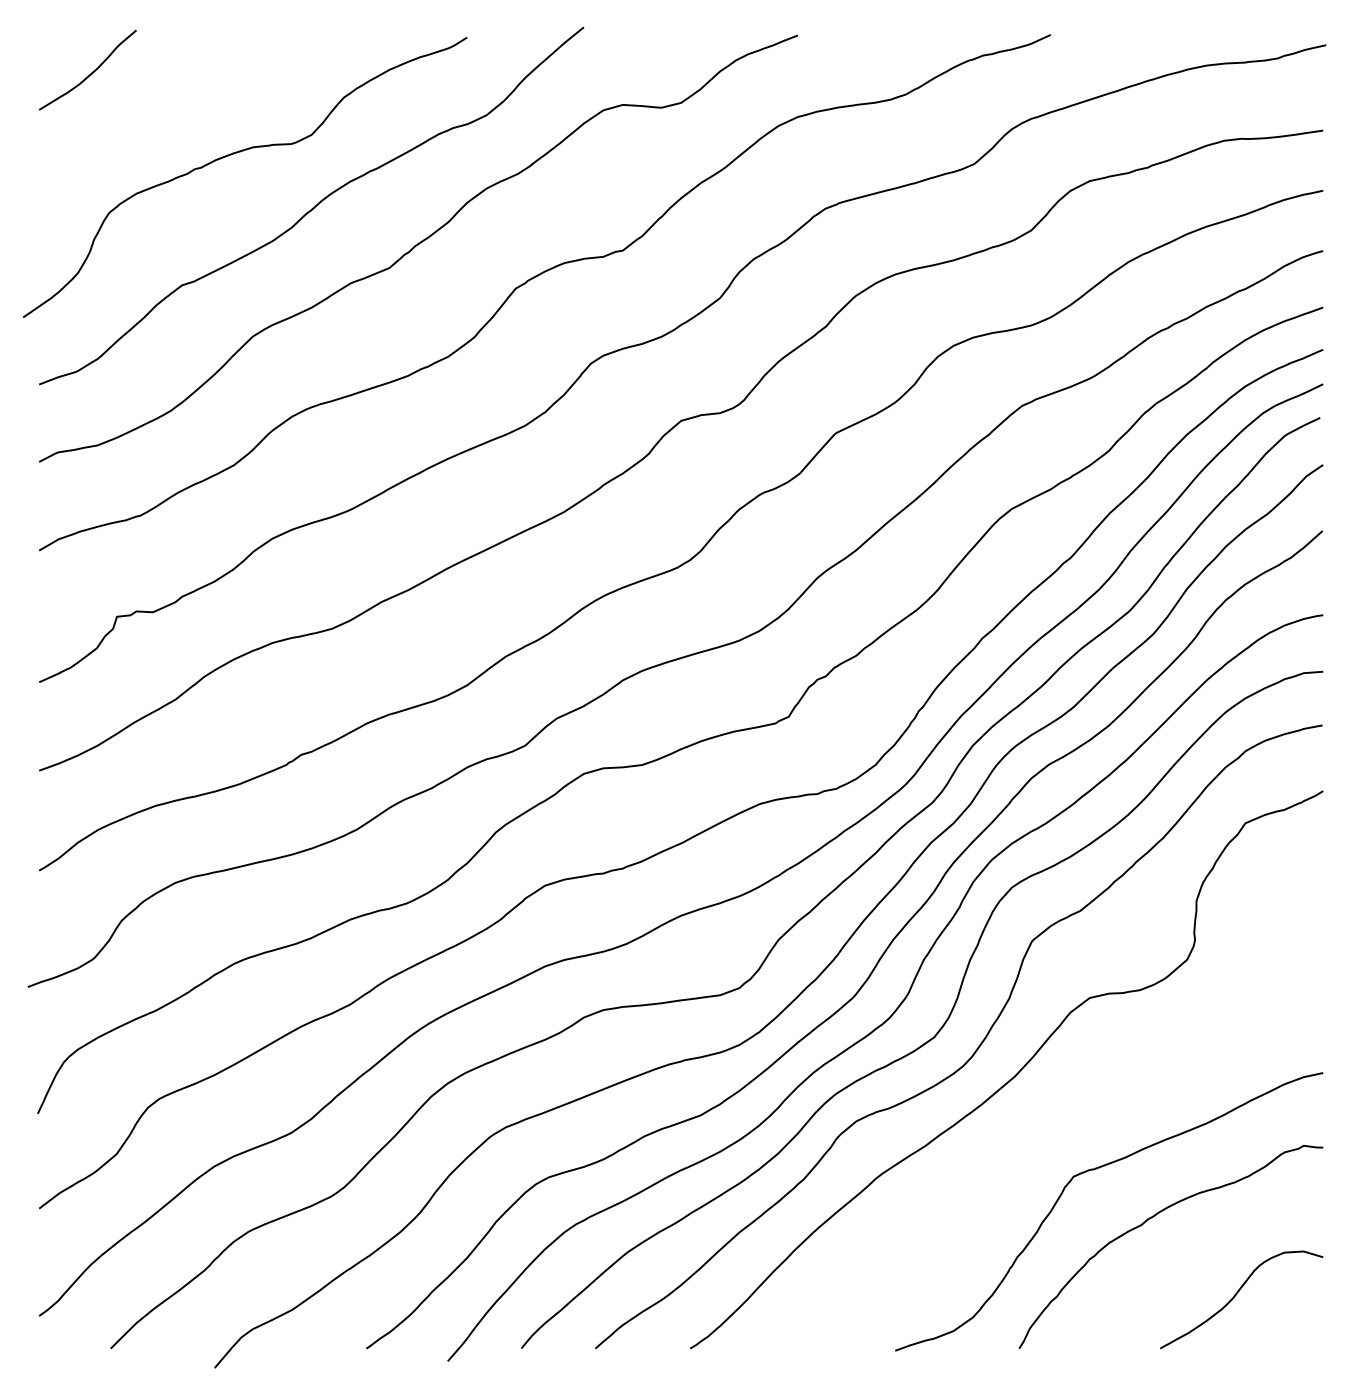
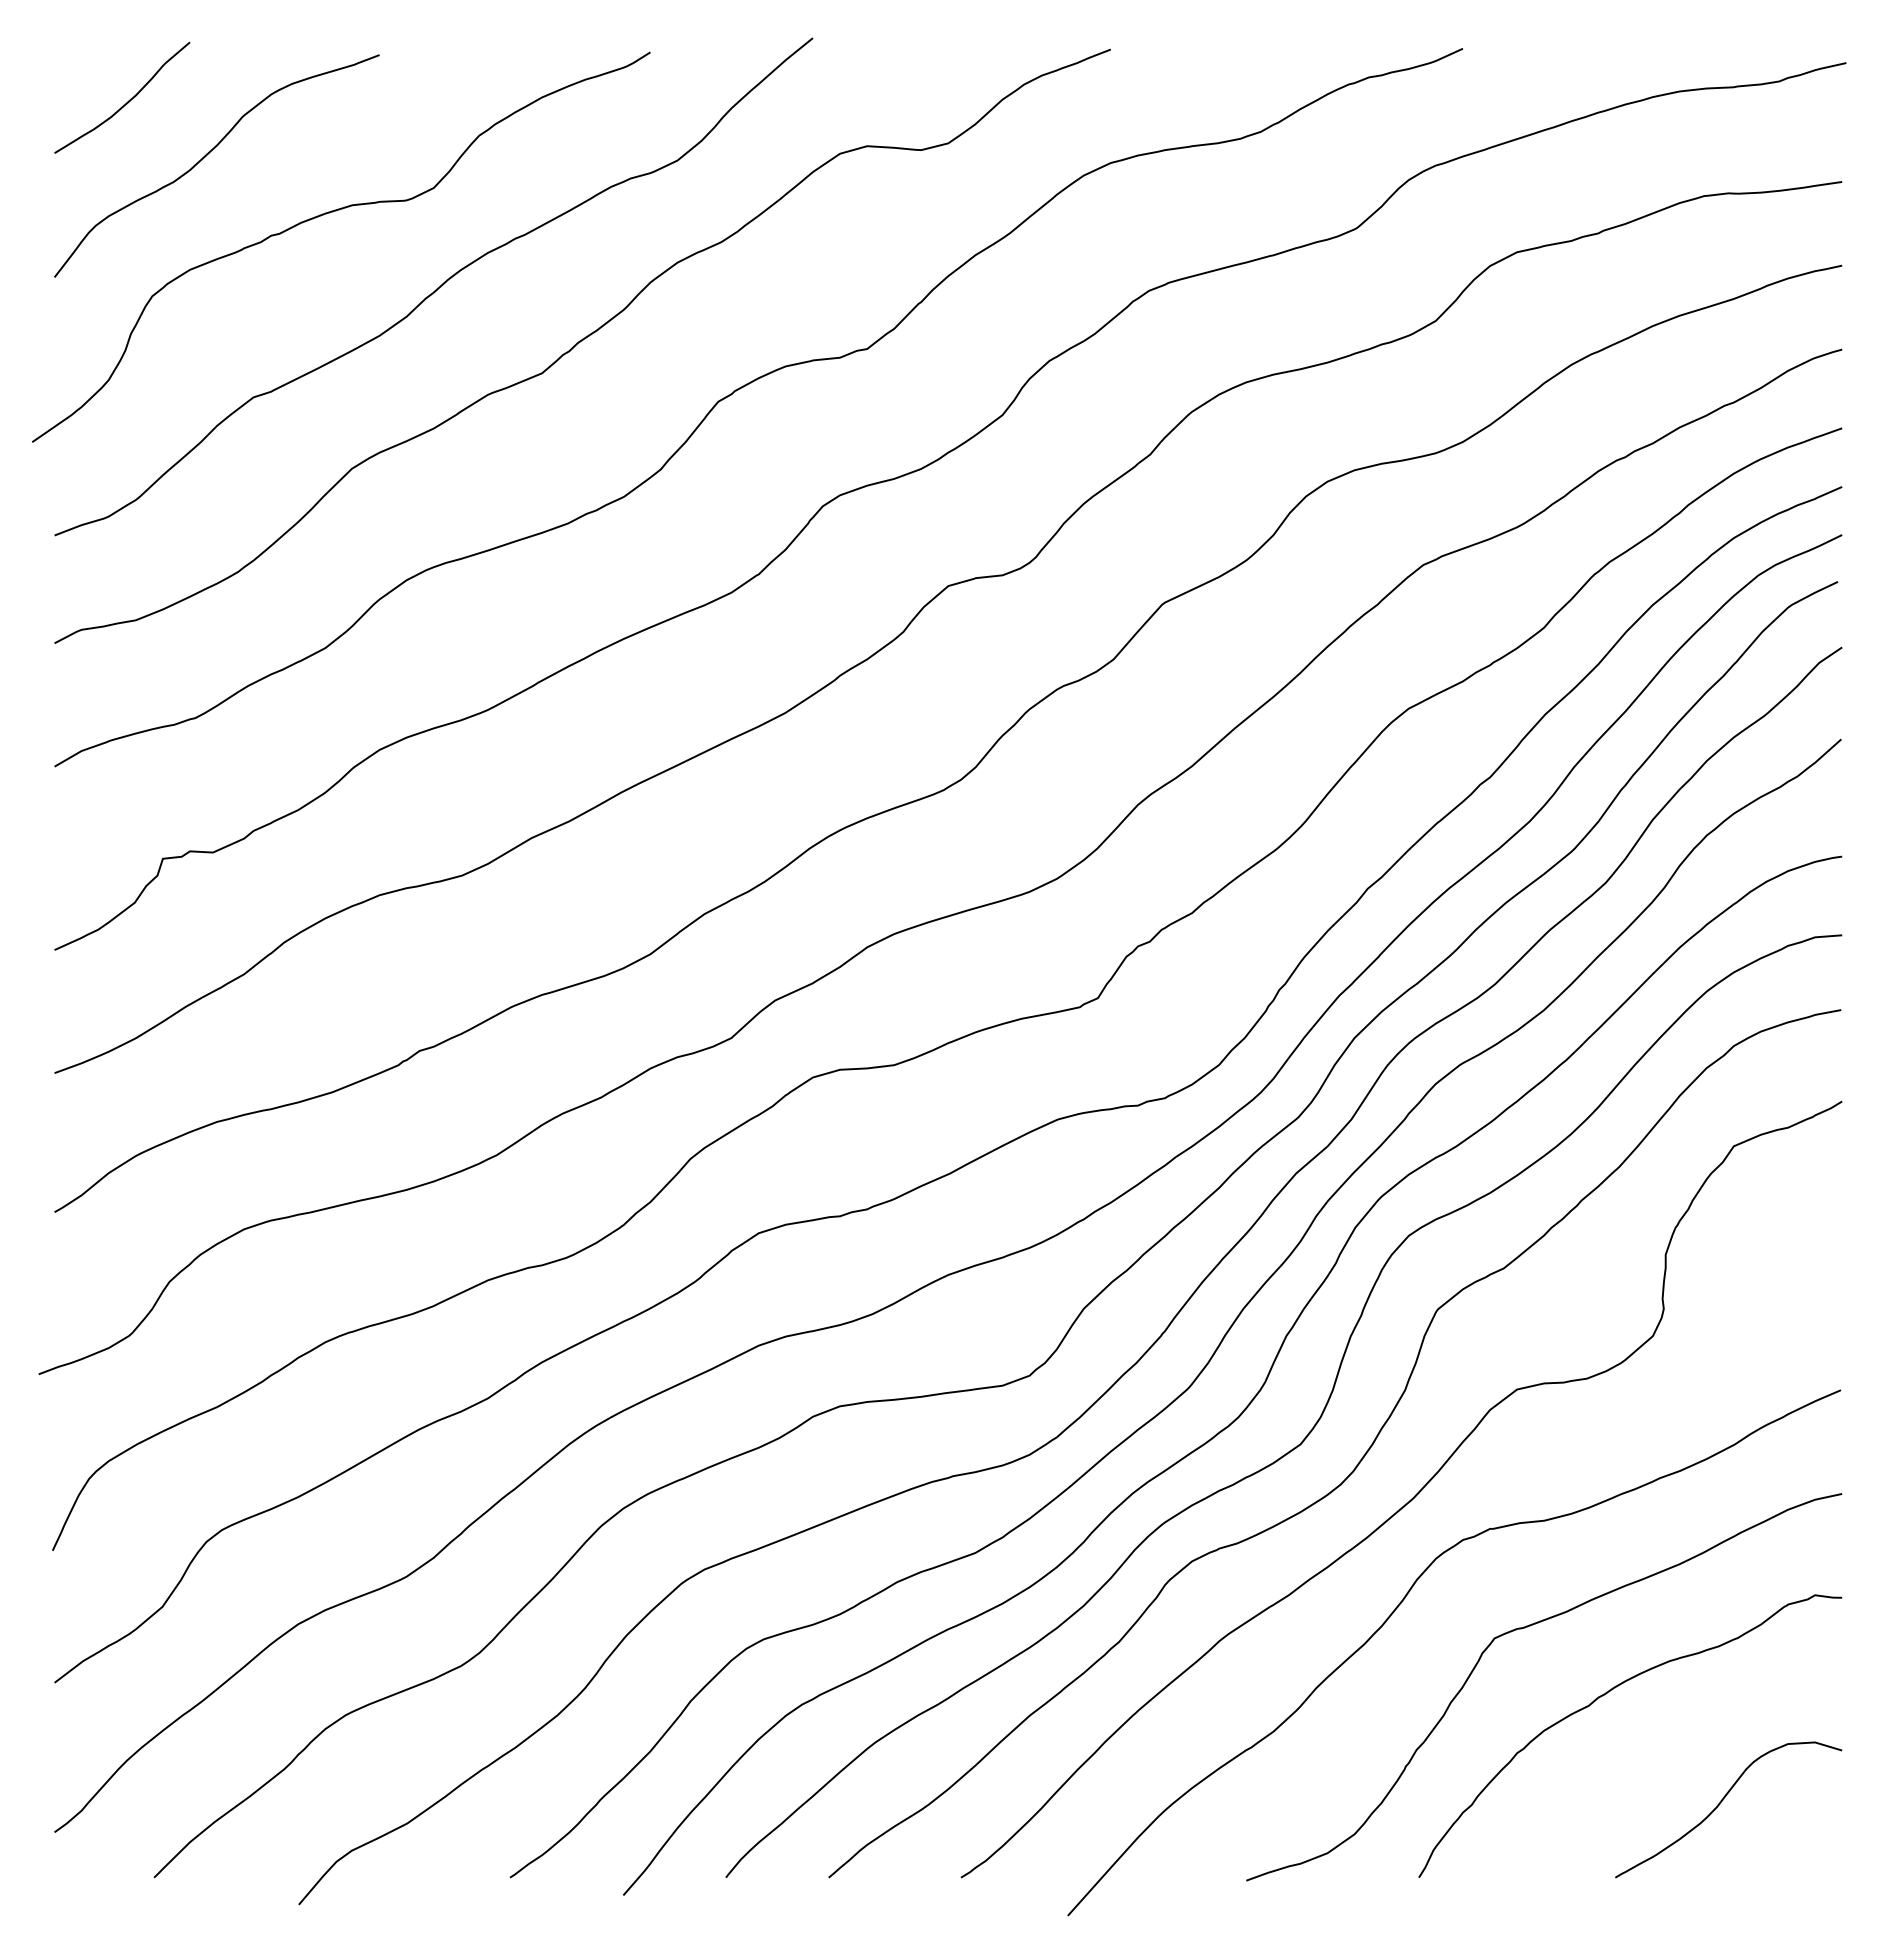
curve: (149, 111) -> (207, 155), added
curve: (1005, 1153) -> (1399, 1606), added

